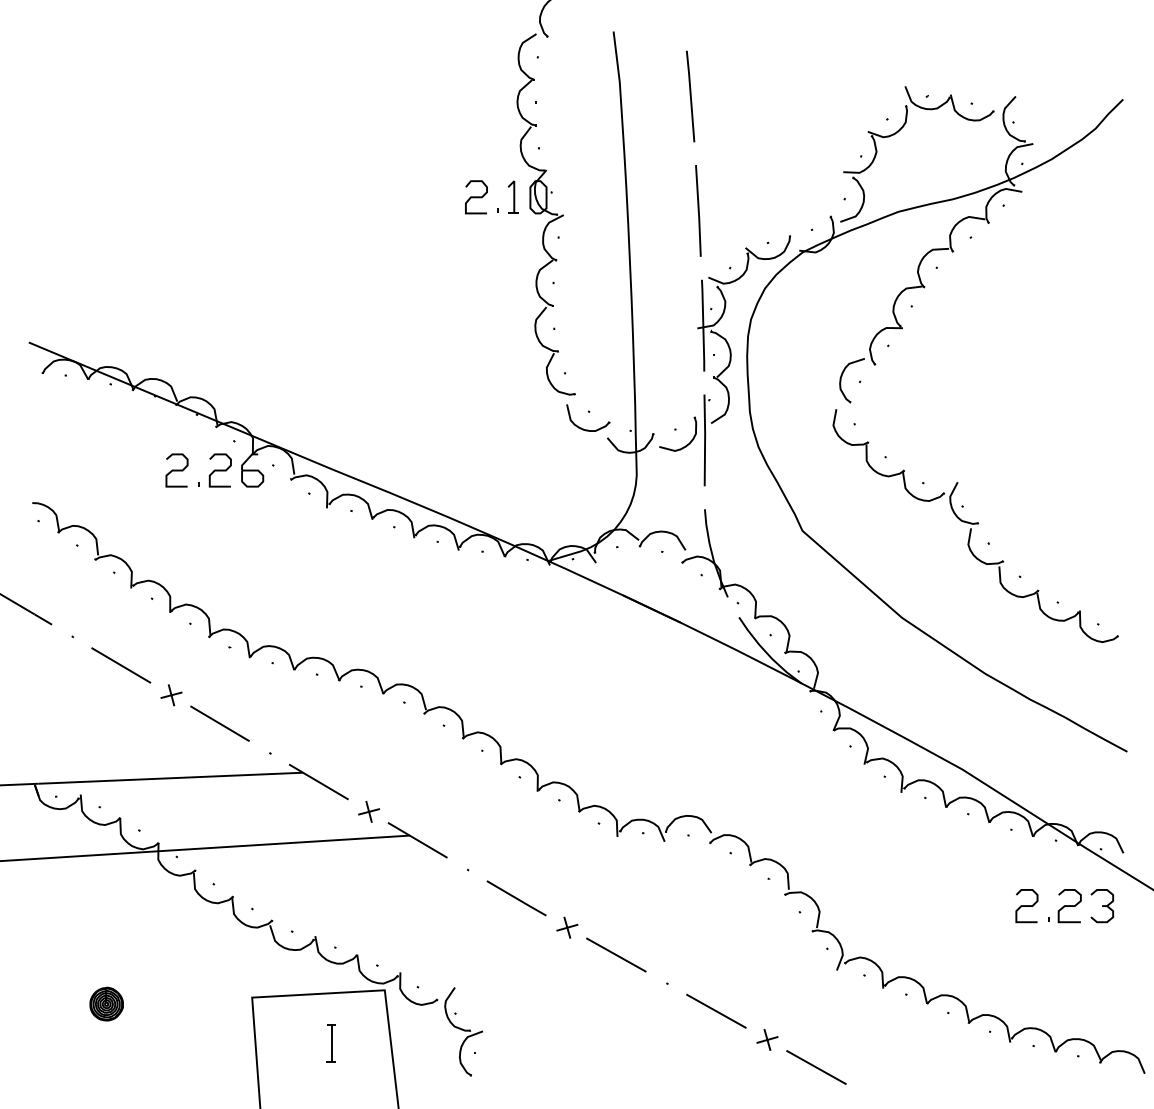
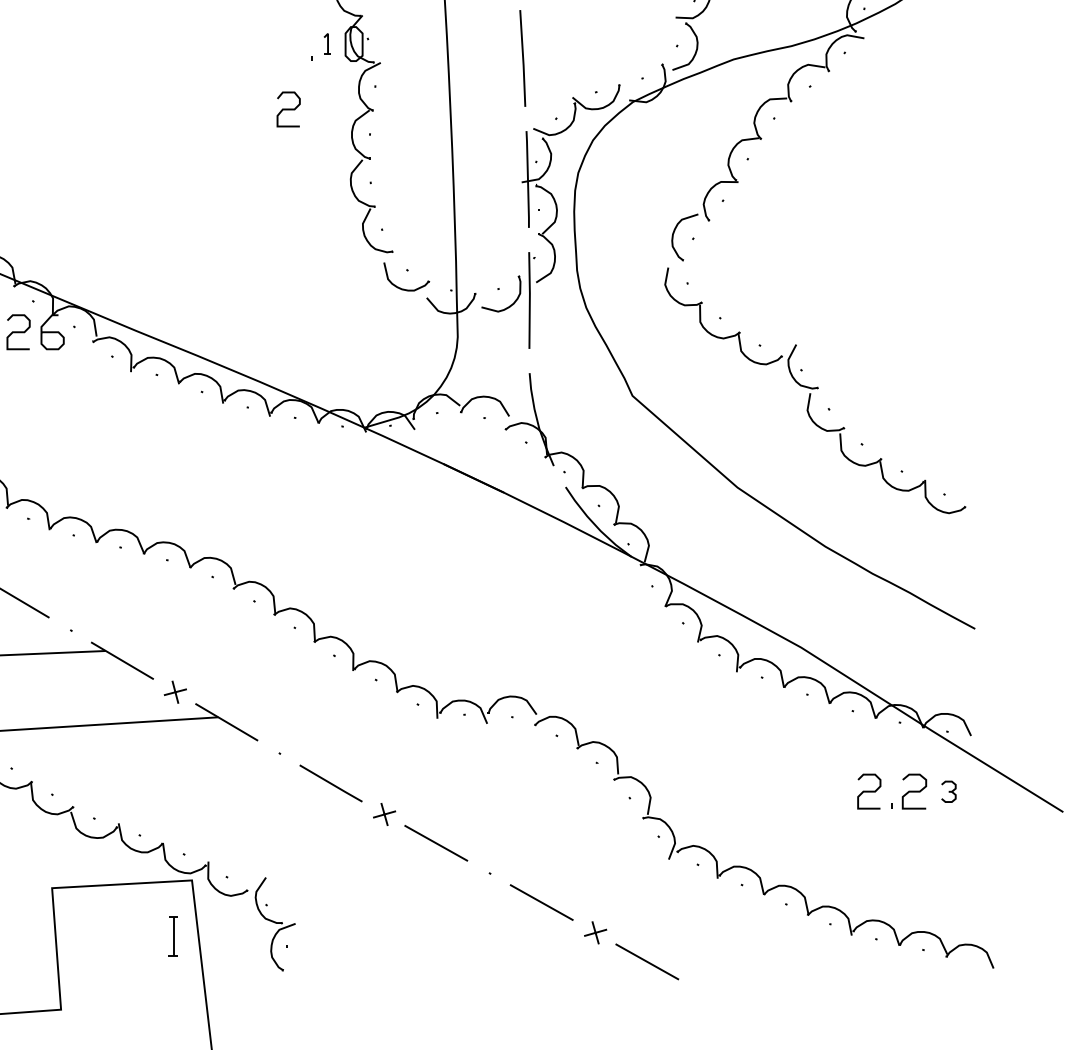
part: (512, 196) -> (326, 43), size x0.6
curve: (476, 197) -> (288, 109), moved
part: (1102, 906) -> (948, 792), size x0.6
part: (330, 1043) -> (172, 936), moved

